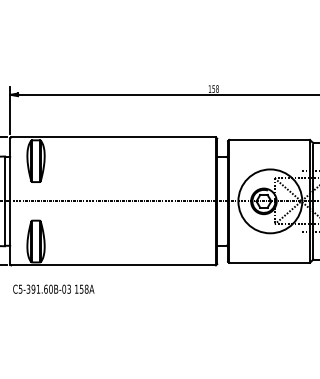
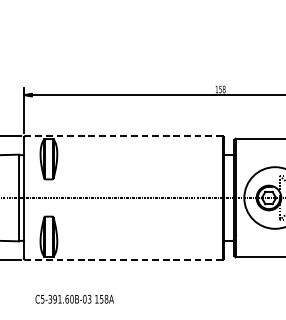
line: (113, 137) -> (123, 136), solid -> dashed
line: (113, 265) -> (123, 259), solid -> dashed
text: (53, 288) -> (74, 298), moved

